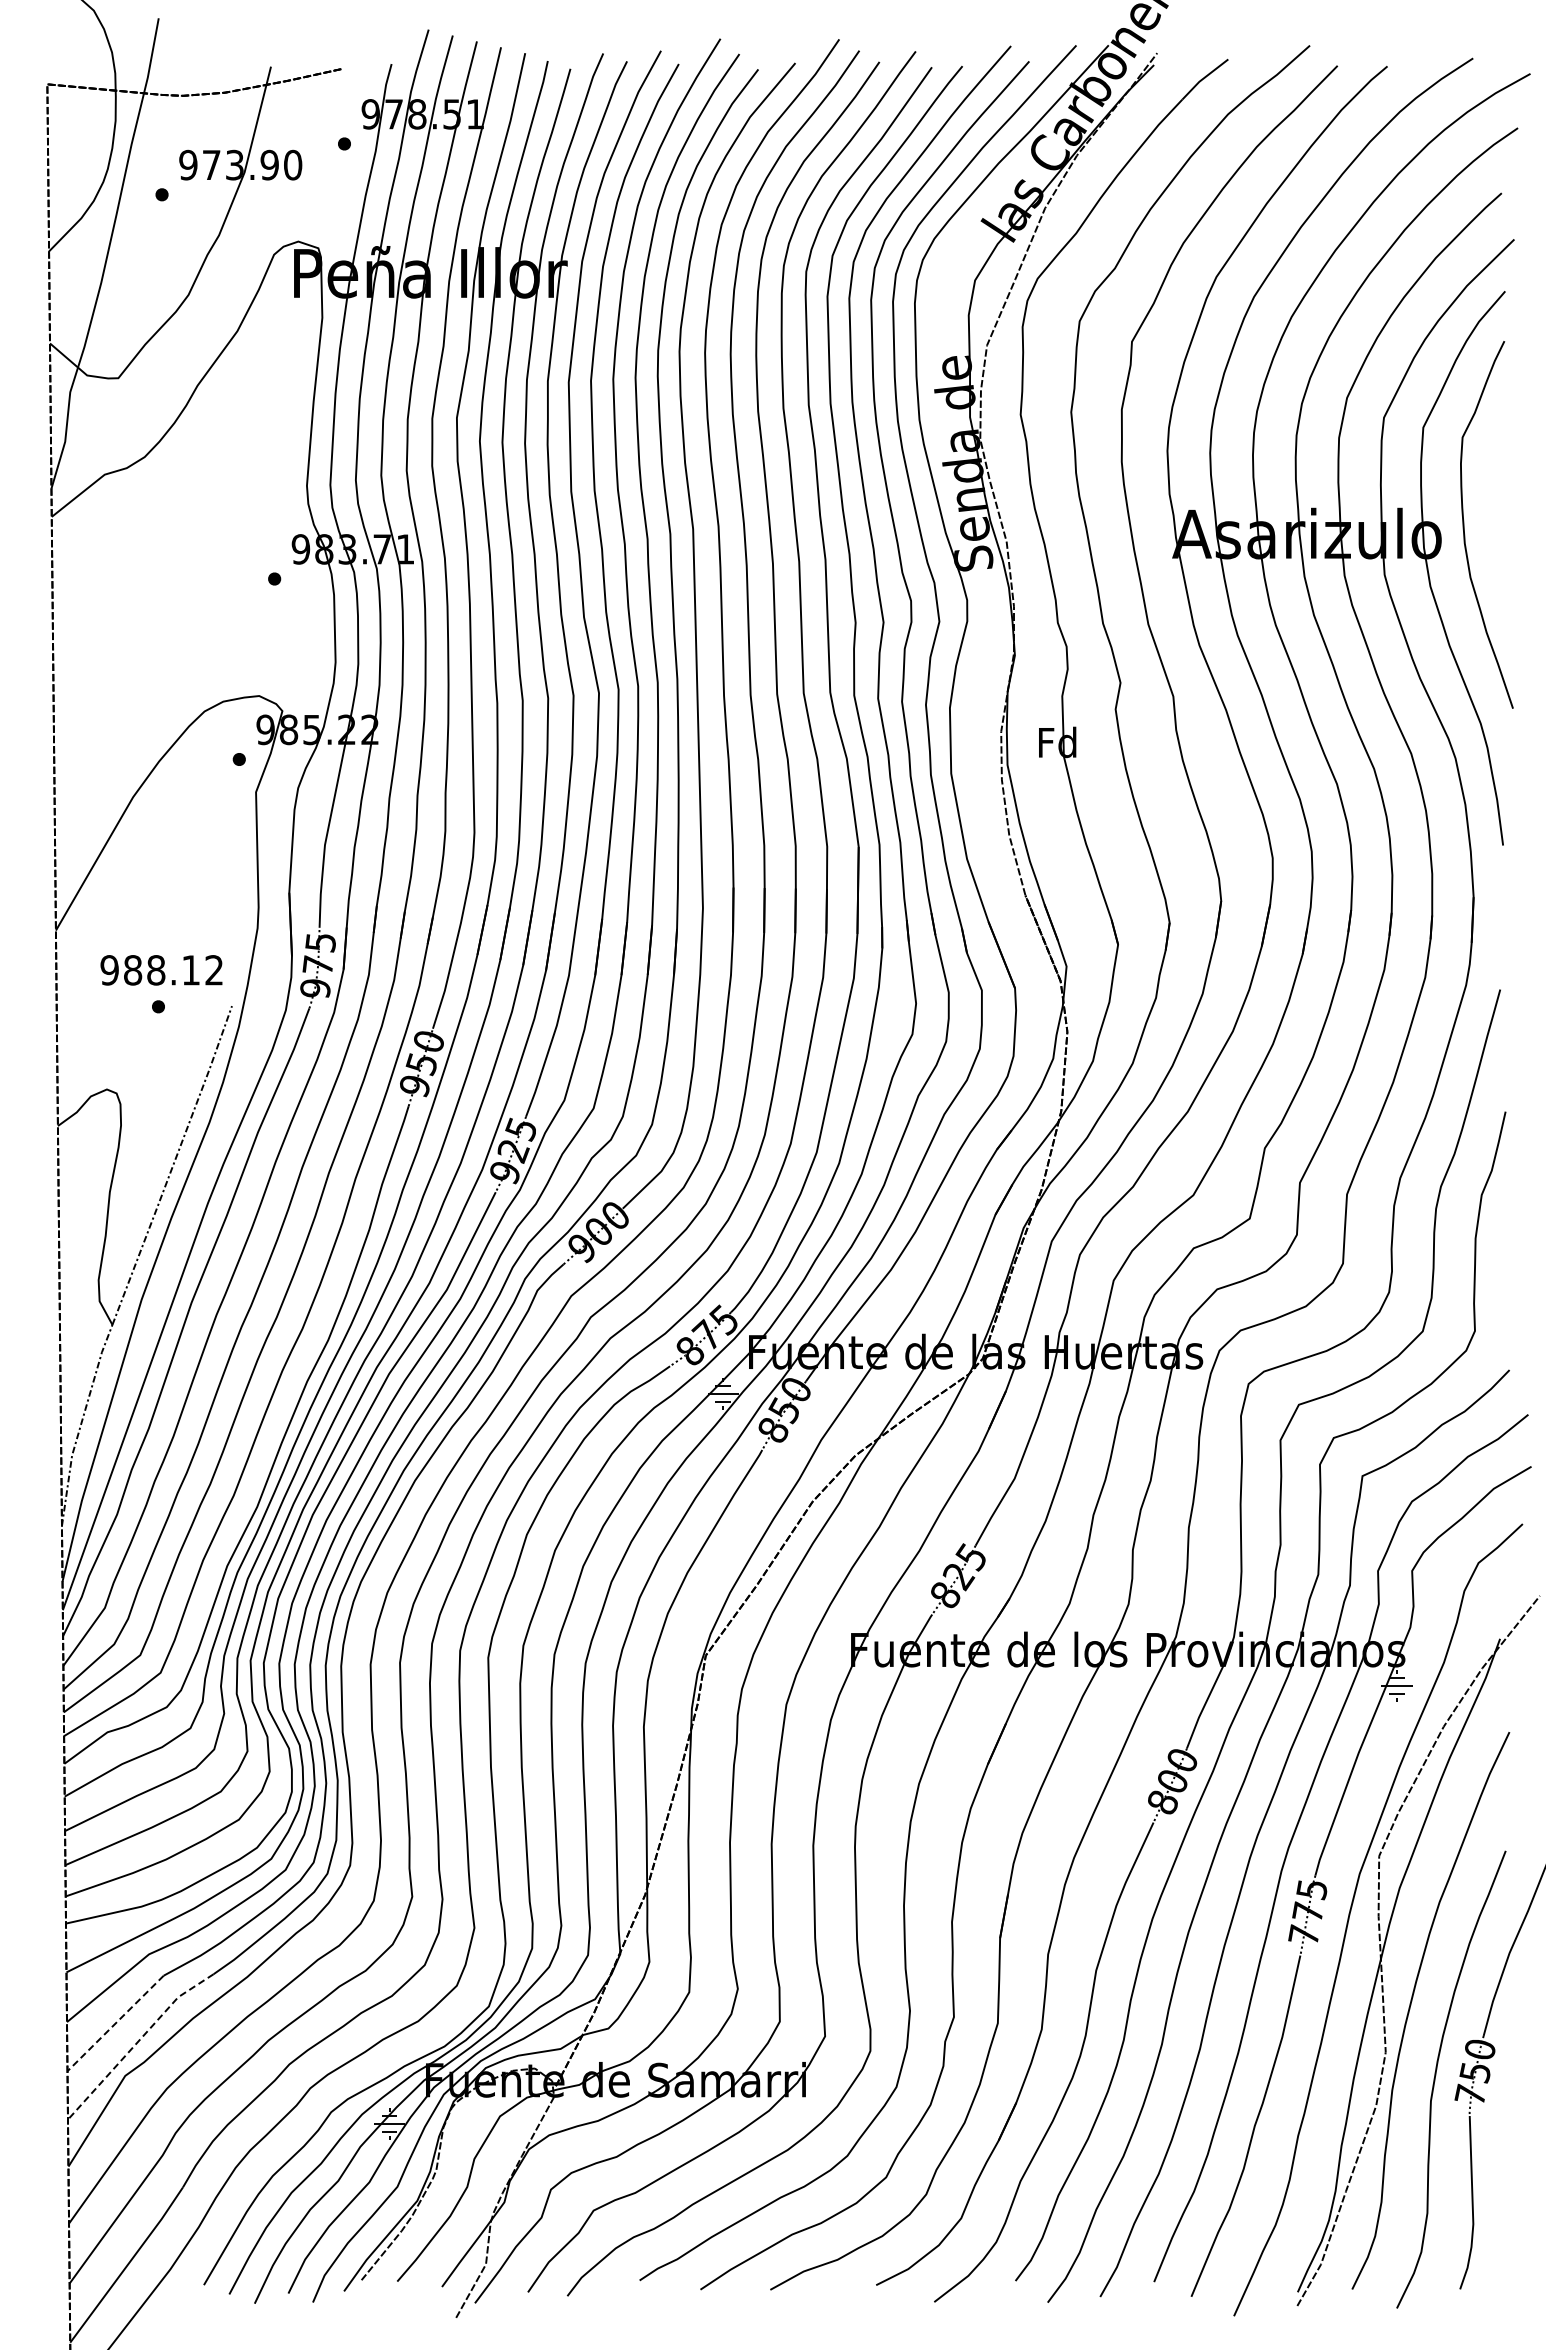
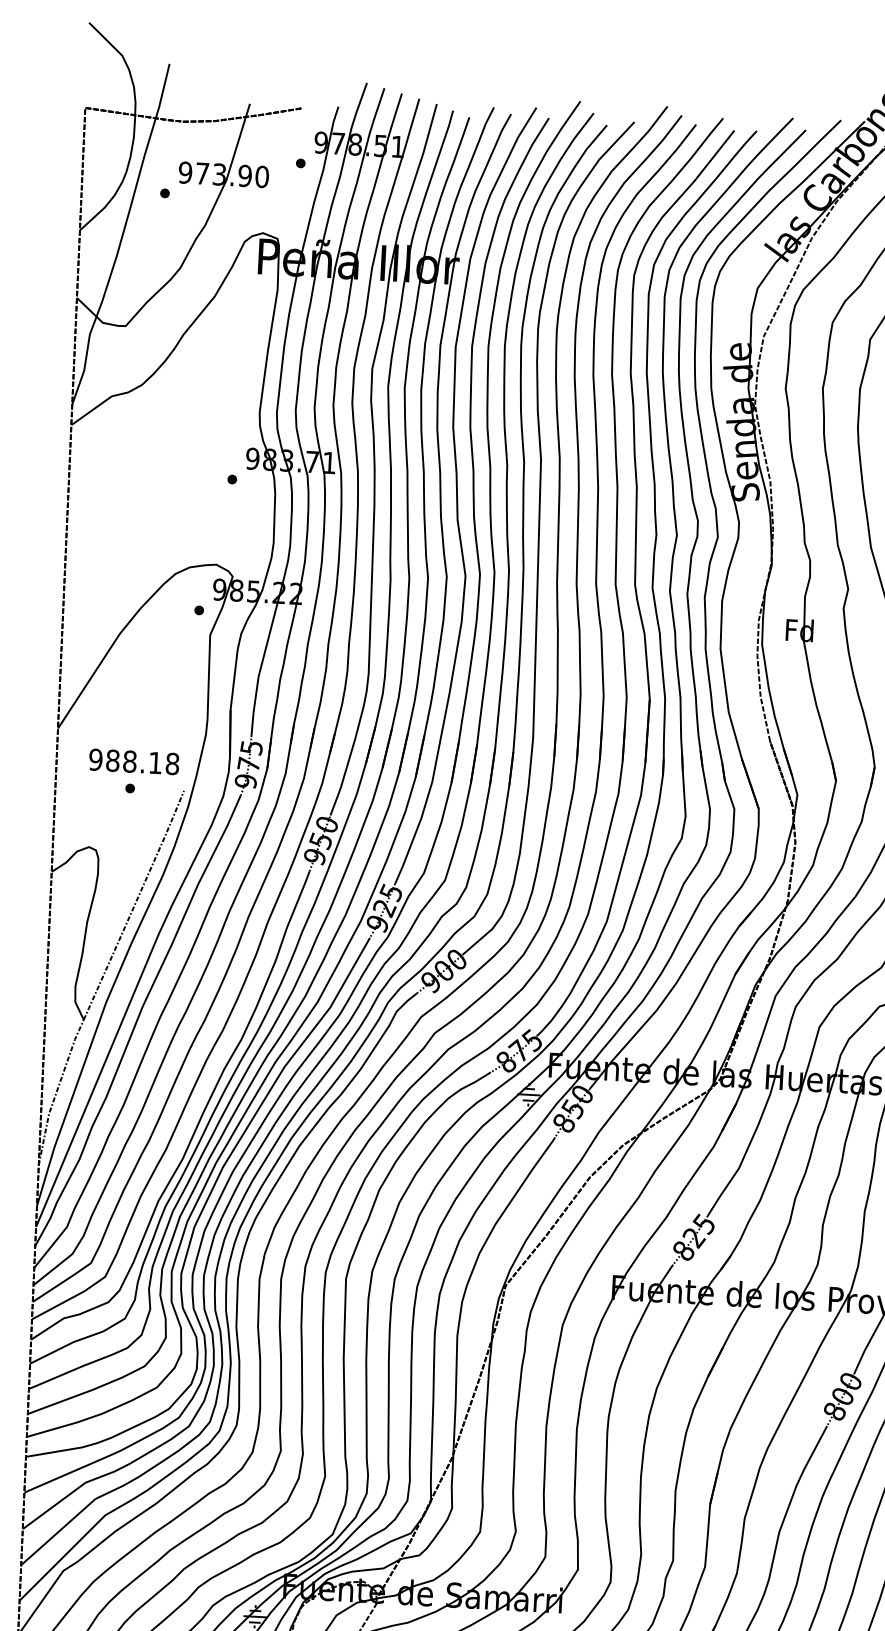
text: (214, 970) -> (172, 764), 988.12 -> 988.18
line: (115, 2023) -> (58, 1532), dashed -> solid
line: (137, 2042) -> (73, 1546), dashed -> solid

